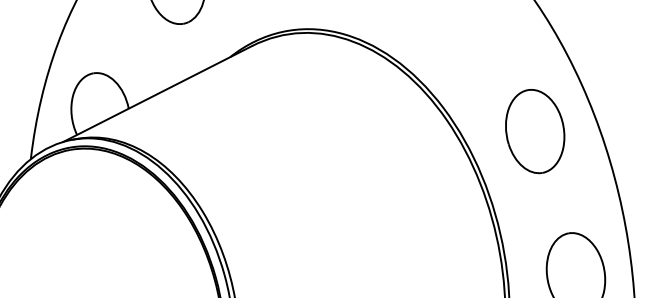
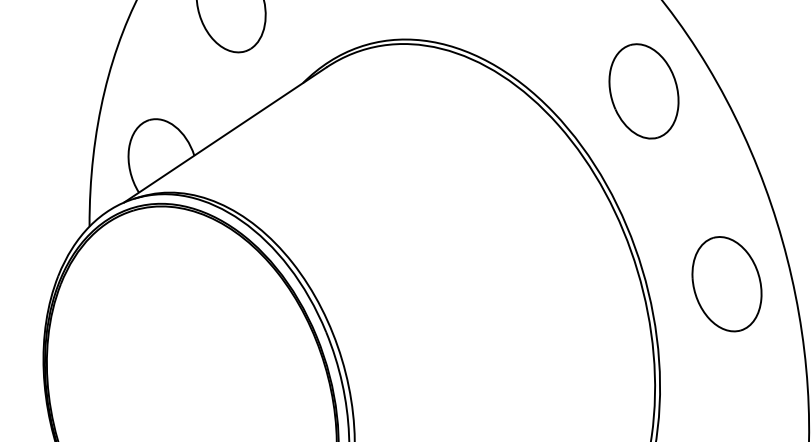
part: (534, 131) -> (643, 91), moved

